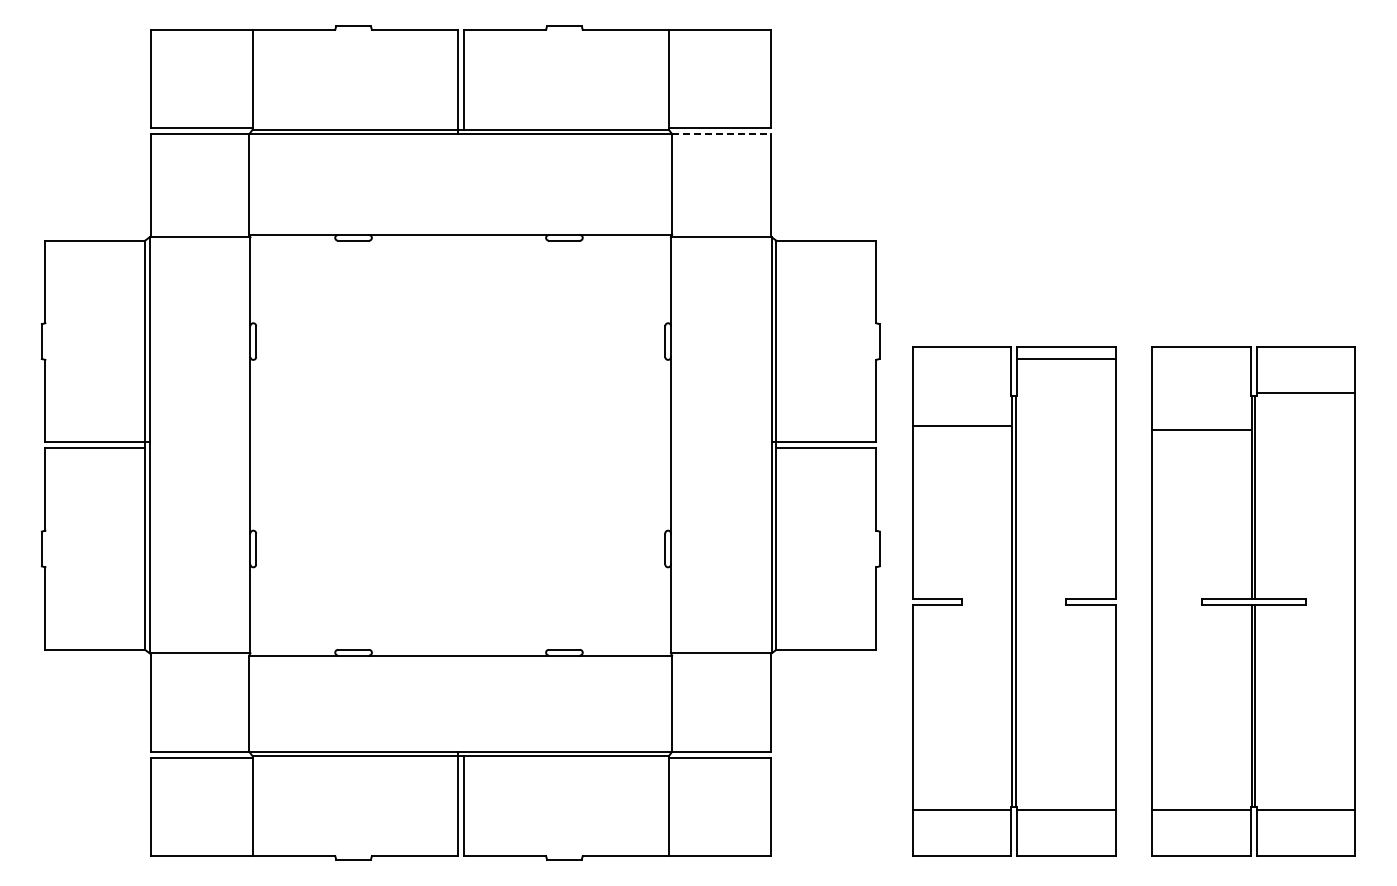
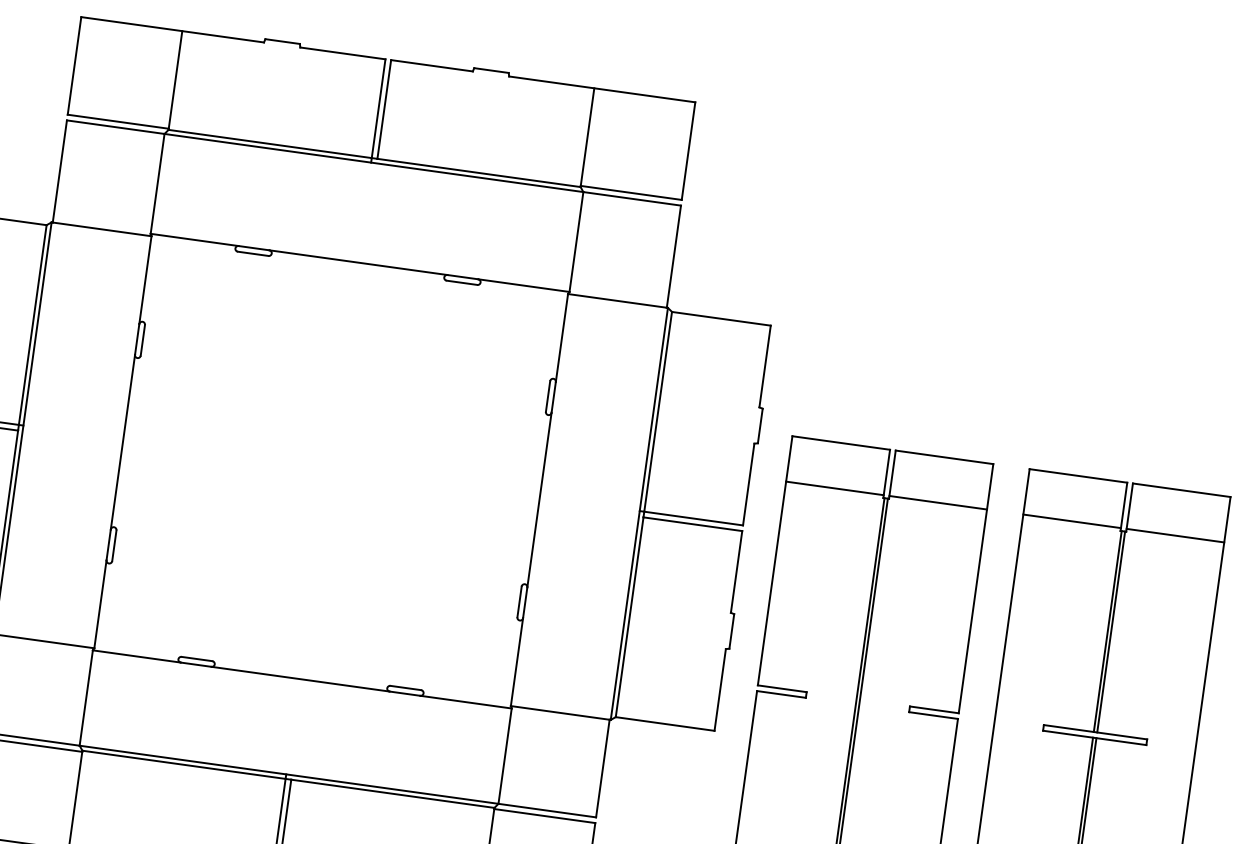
line: (721, 134) -> (632, 199), dashed -> solid
line: (1066, 359) -> (938, 503), moved
line: (961, 426) -> (834, 488), moved
line: (1201, 430) -> (1072, 521), moved

